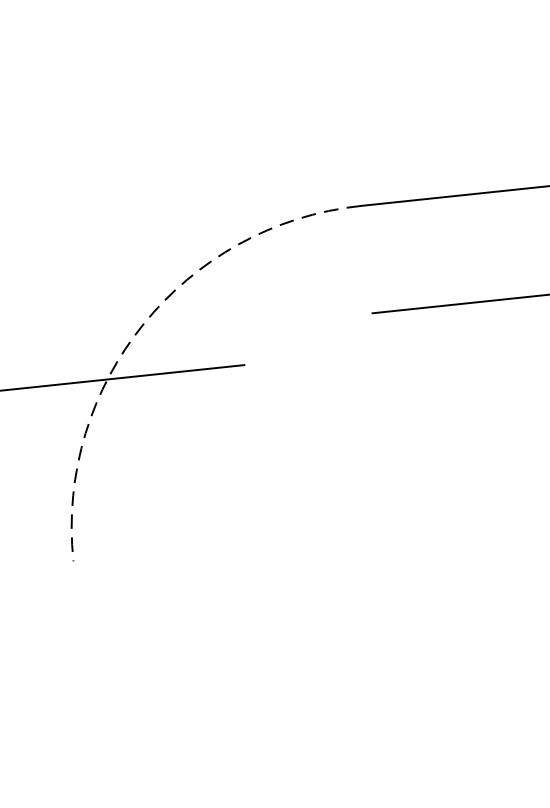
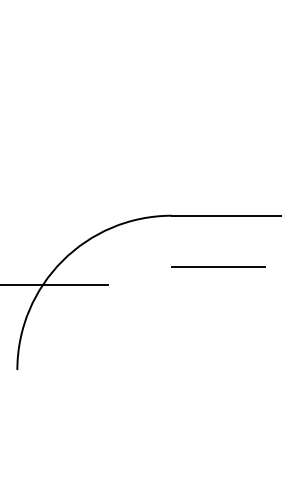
arc: (143, 323) -> (62, 260), dashed -> solid

